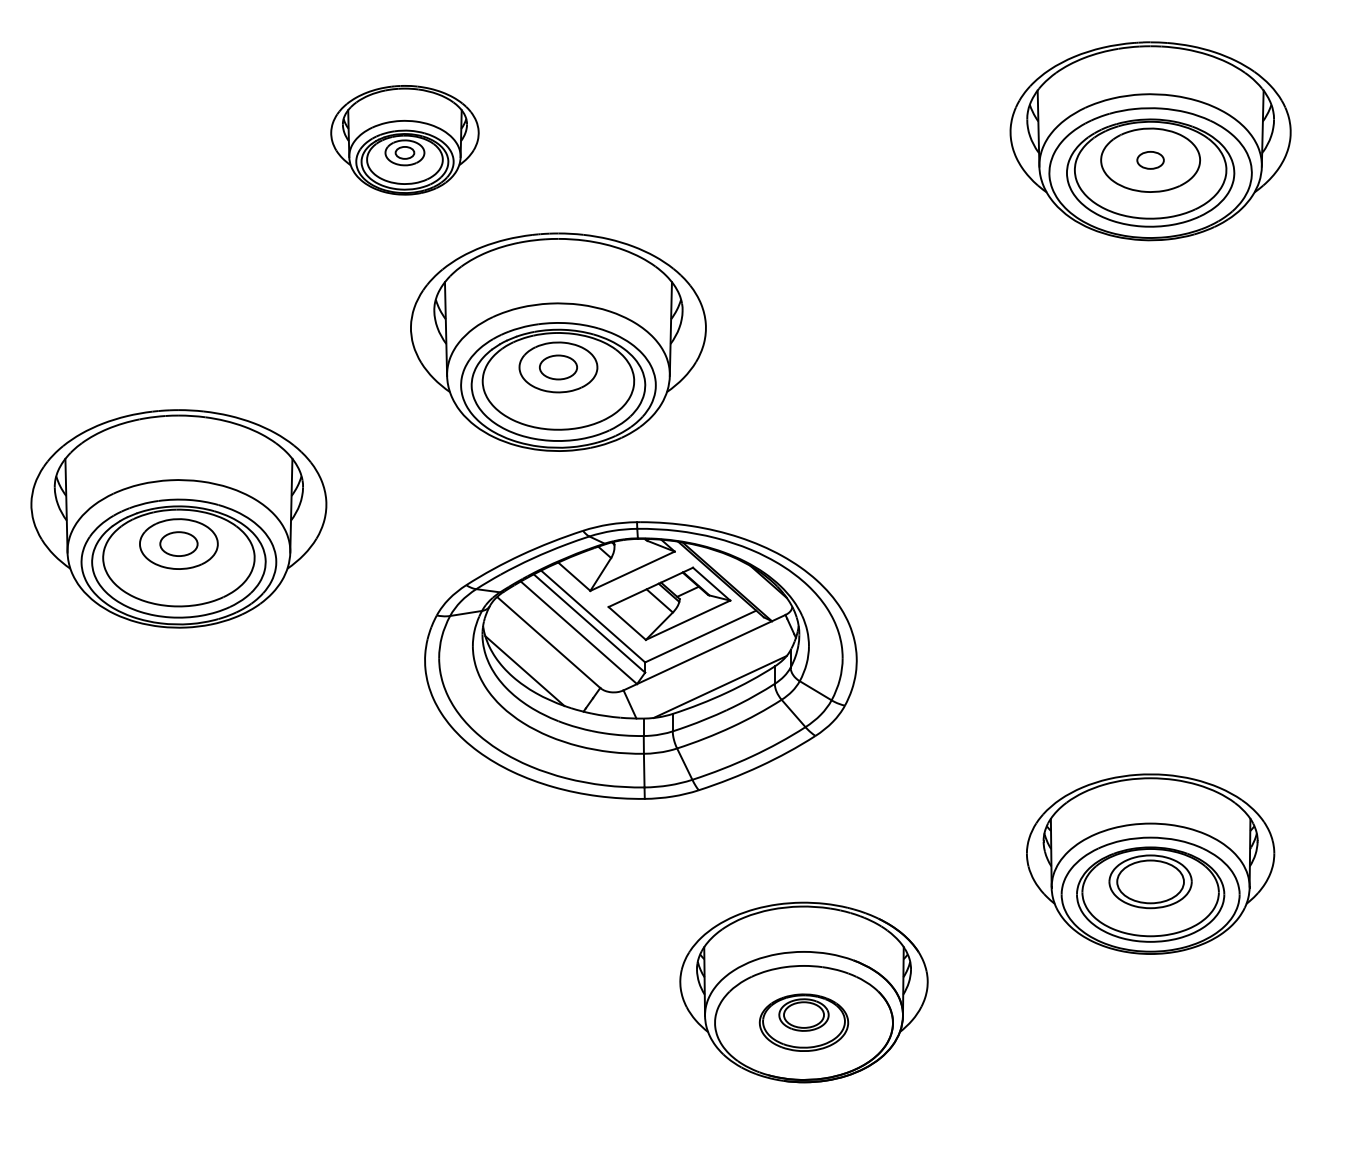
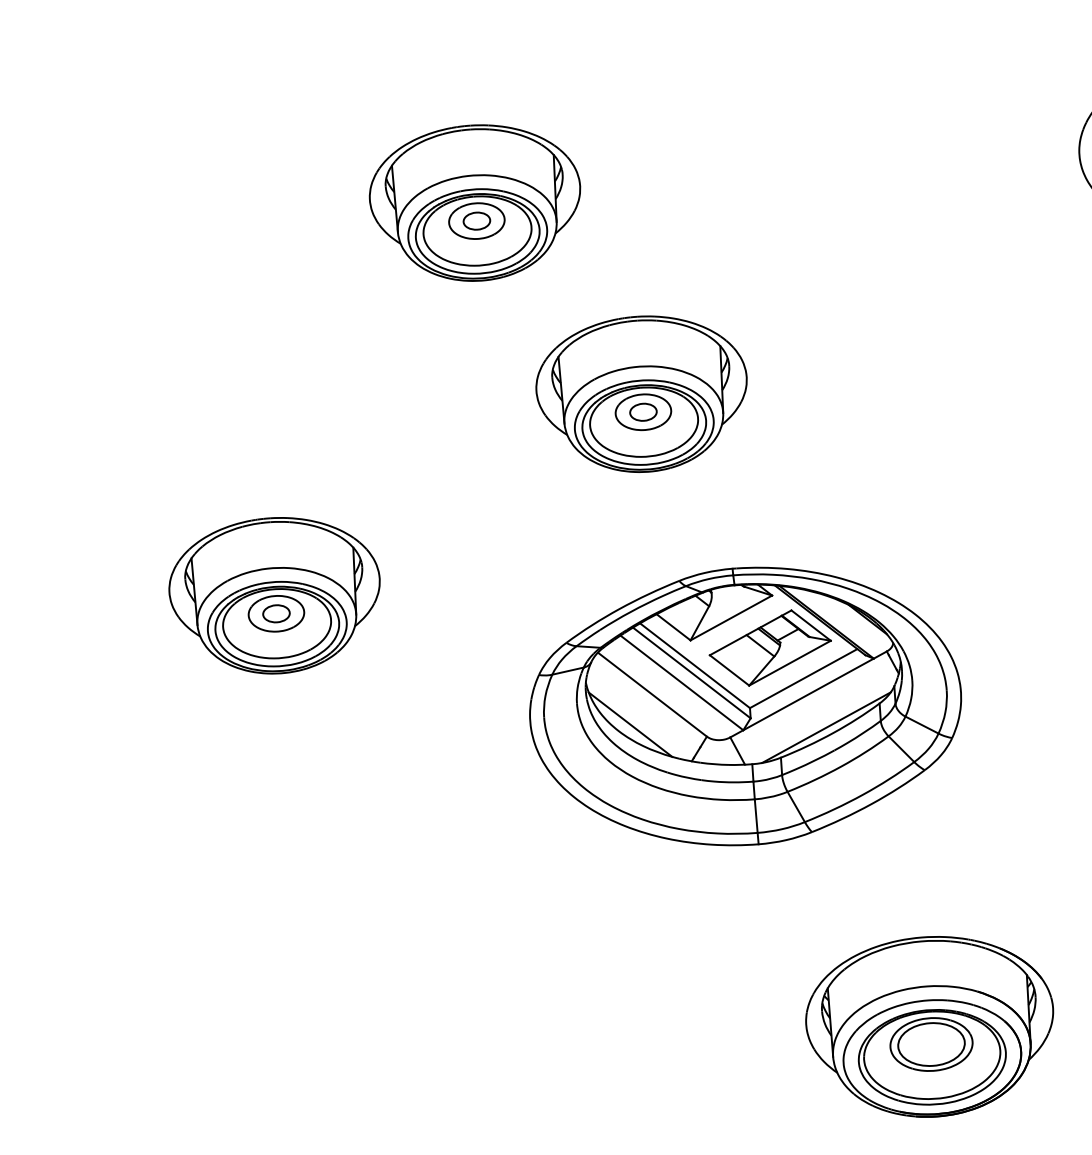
part: (404, 139) -> (475, 202), size x1.43
part: (558, 341) -> (642, 393), size x0.71
part: (178, 518) -> (274, 595), size x0.71
part: (803, 1022) -> (931, 1056), size x1.67

